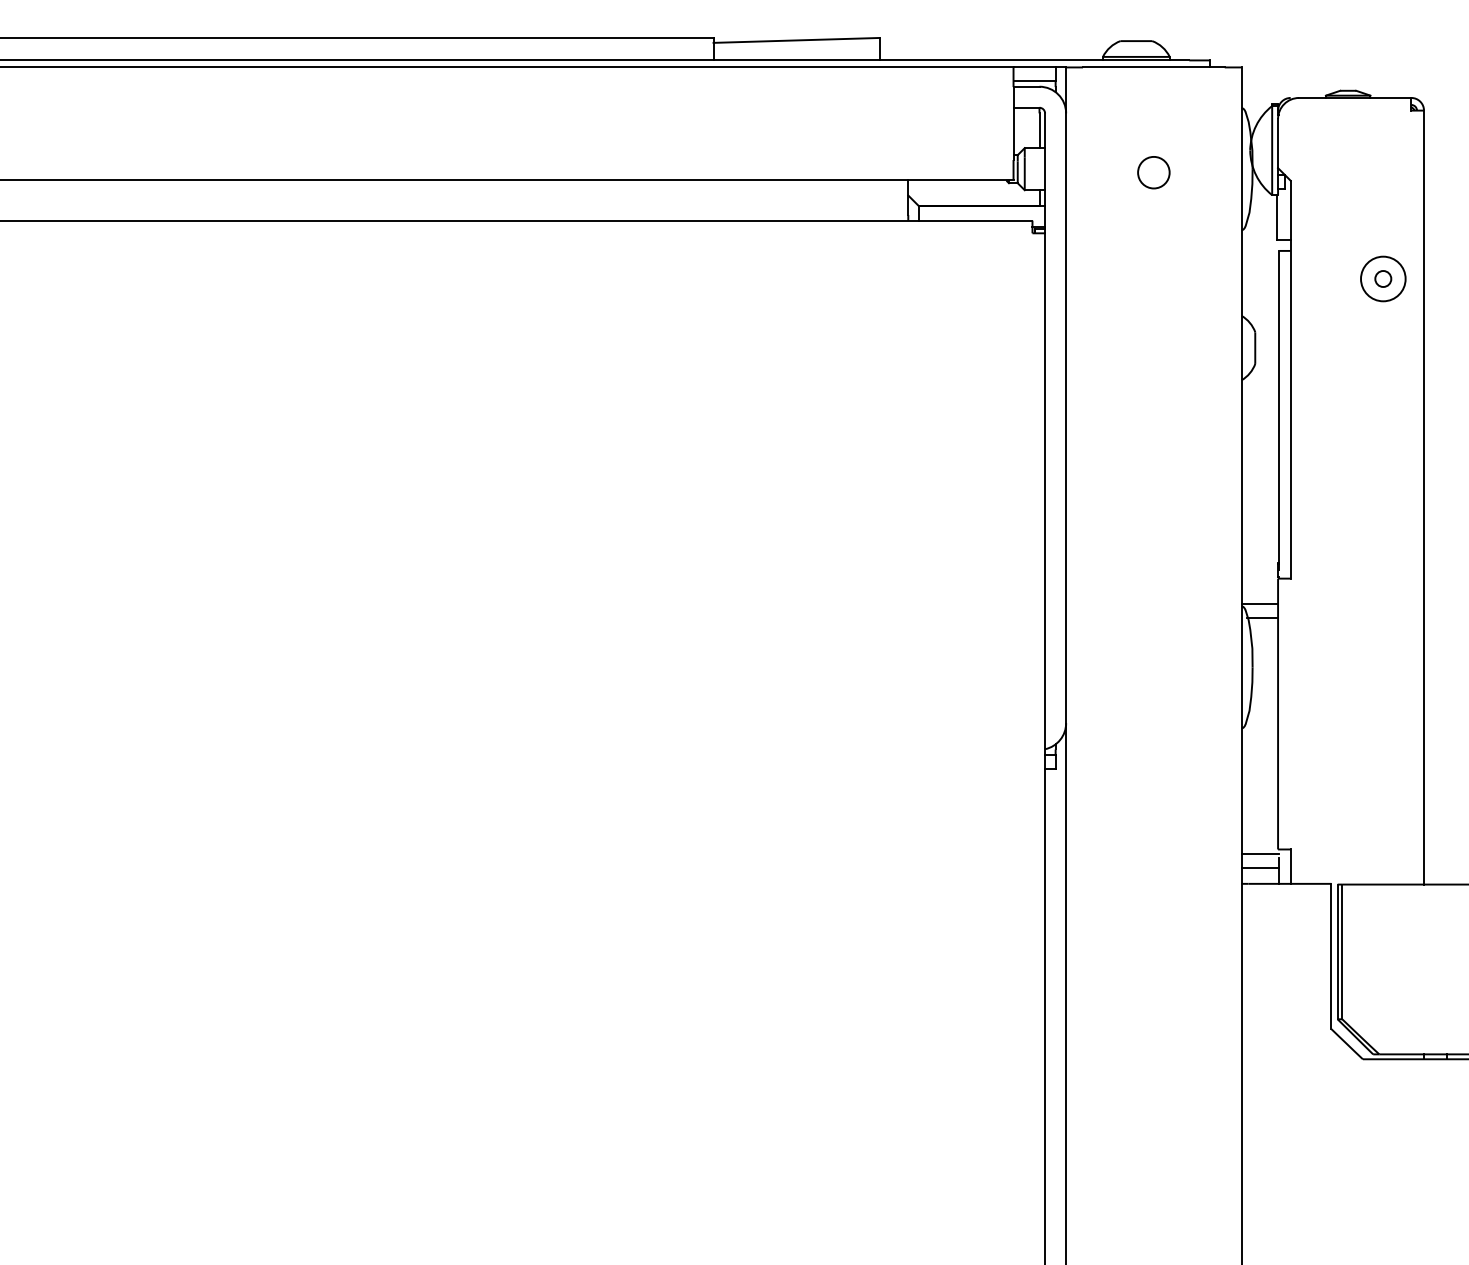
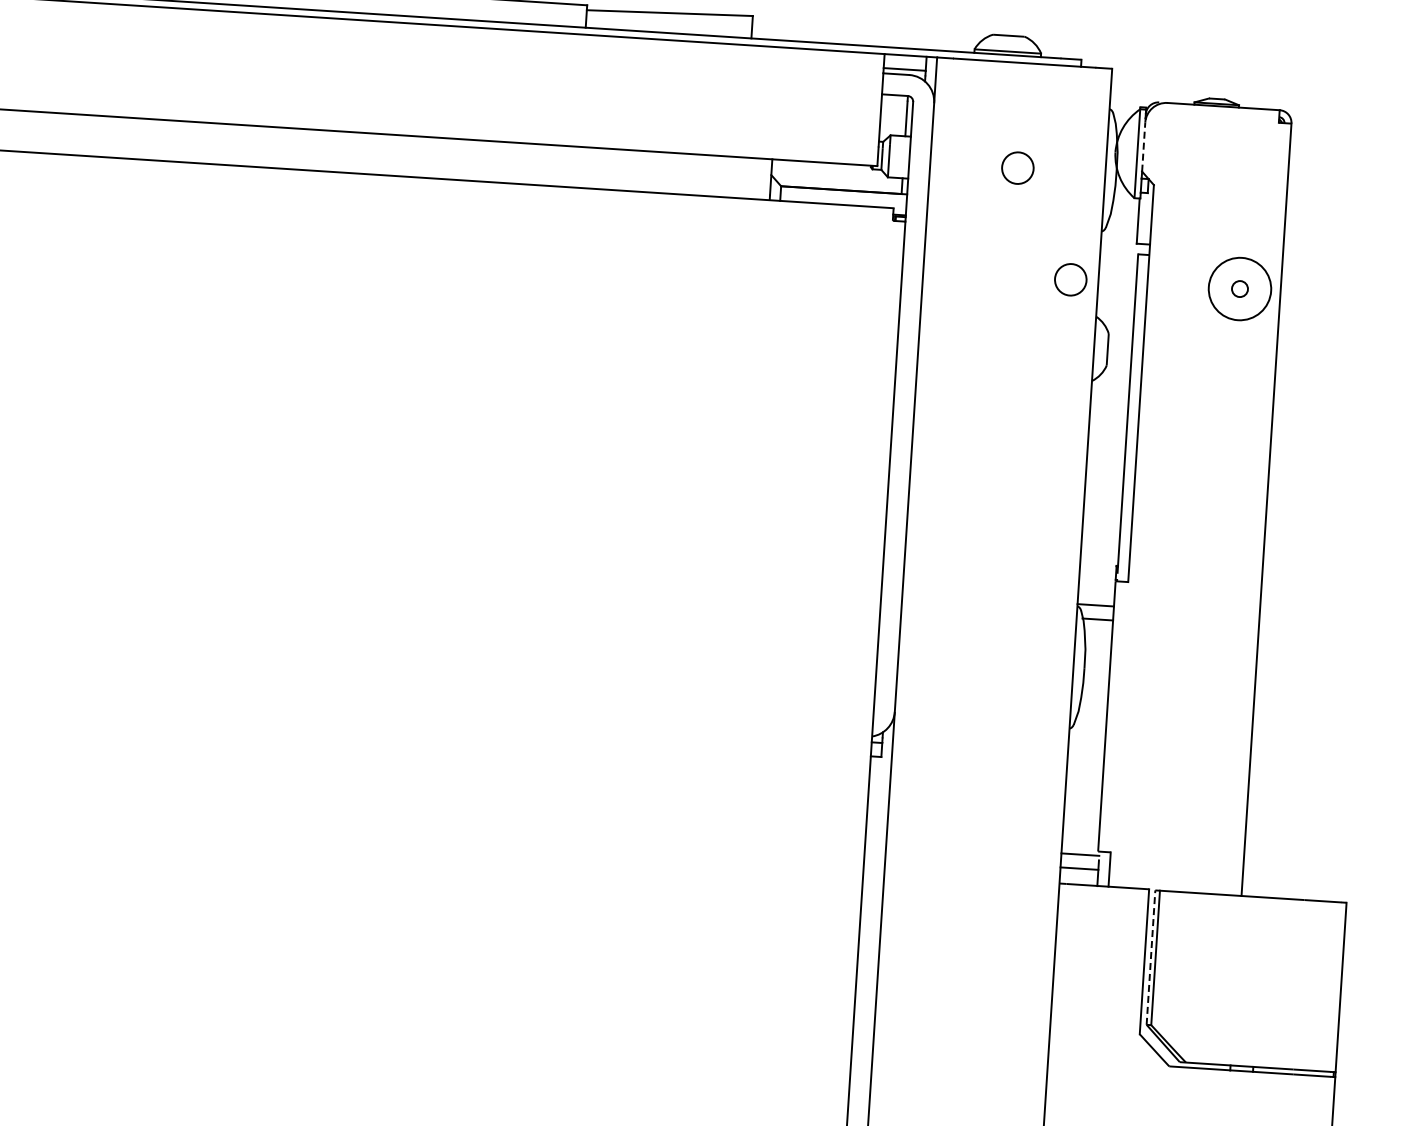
line: (1278, 143) -> (1144, 147), solid -> dashed
circle: (1383, 278) -> (1240, 288), size x1.4
circle: (1213, 280) -> (1070, 279), added
line: (1337, 951) -> (1150, 957), solid -> dashed

